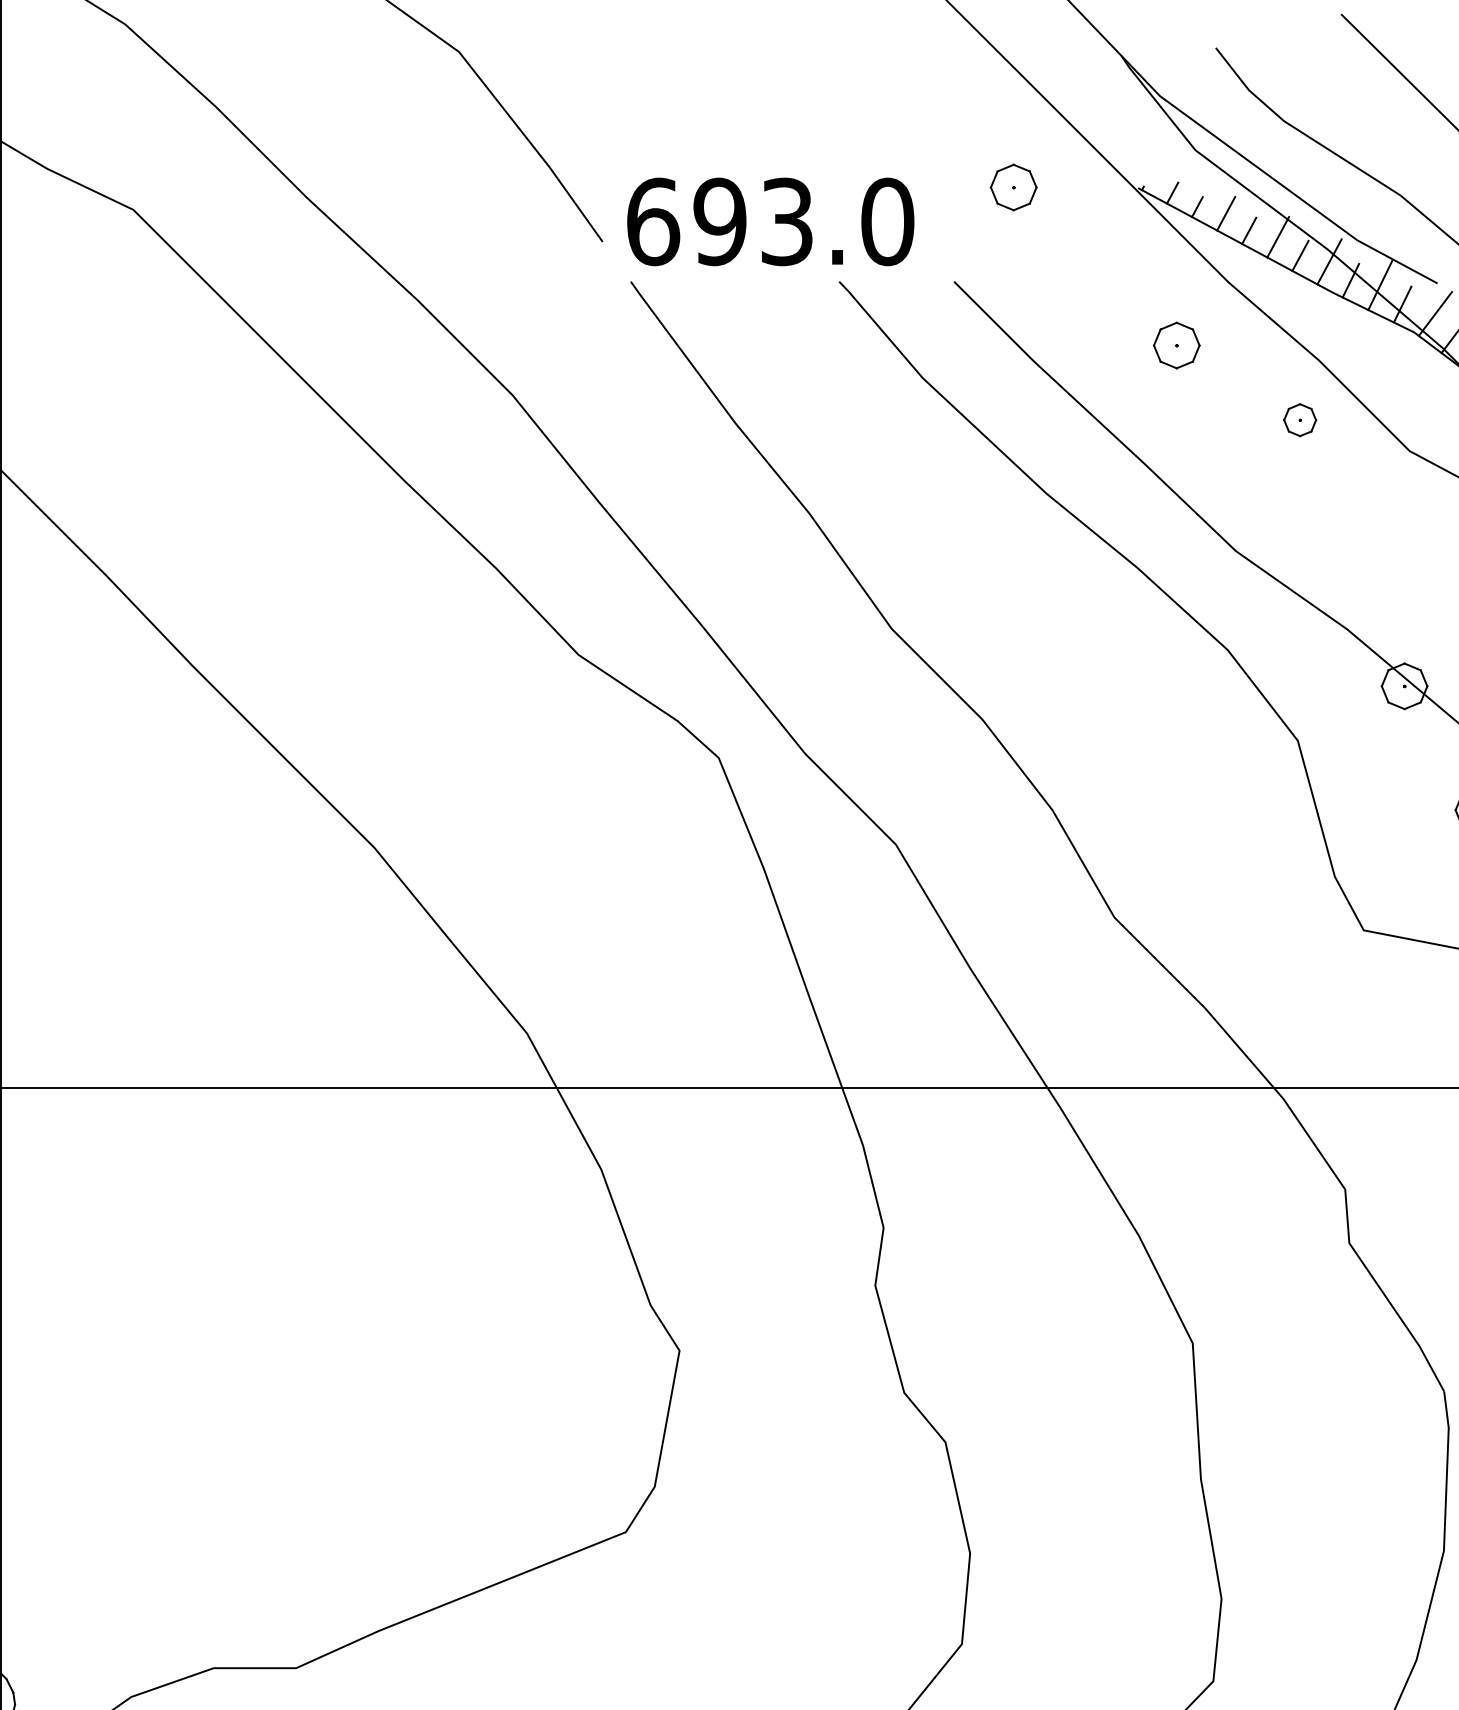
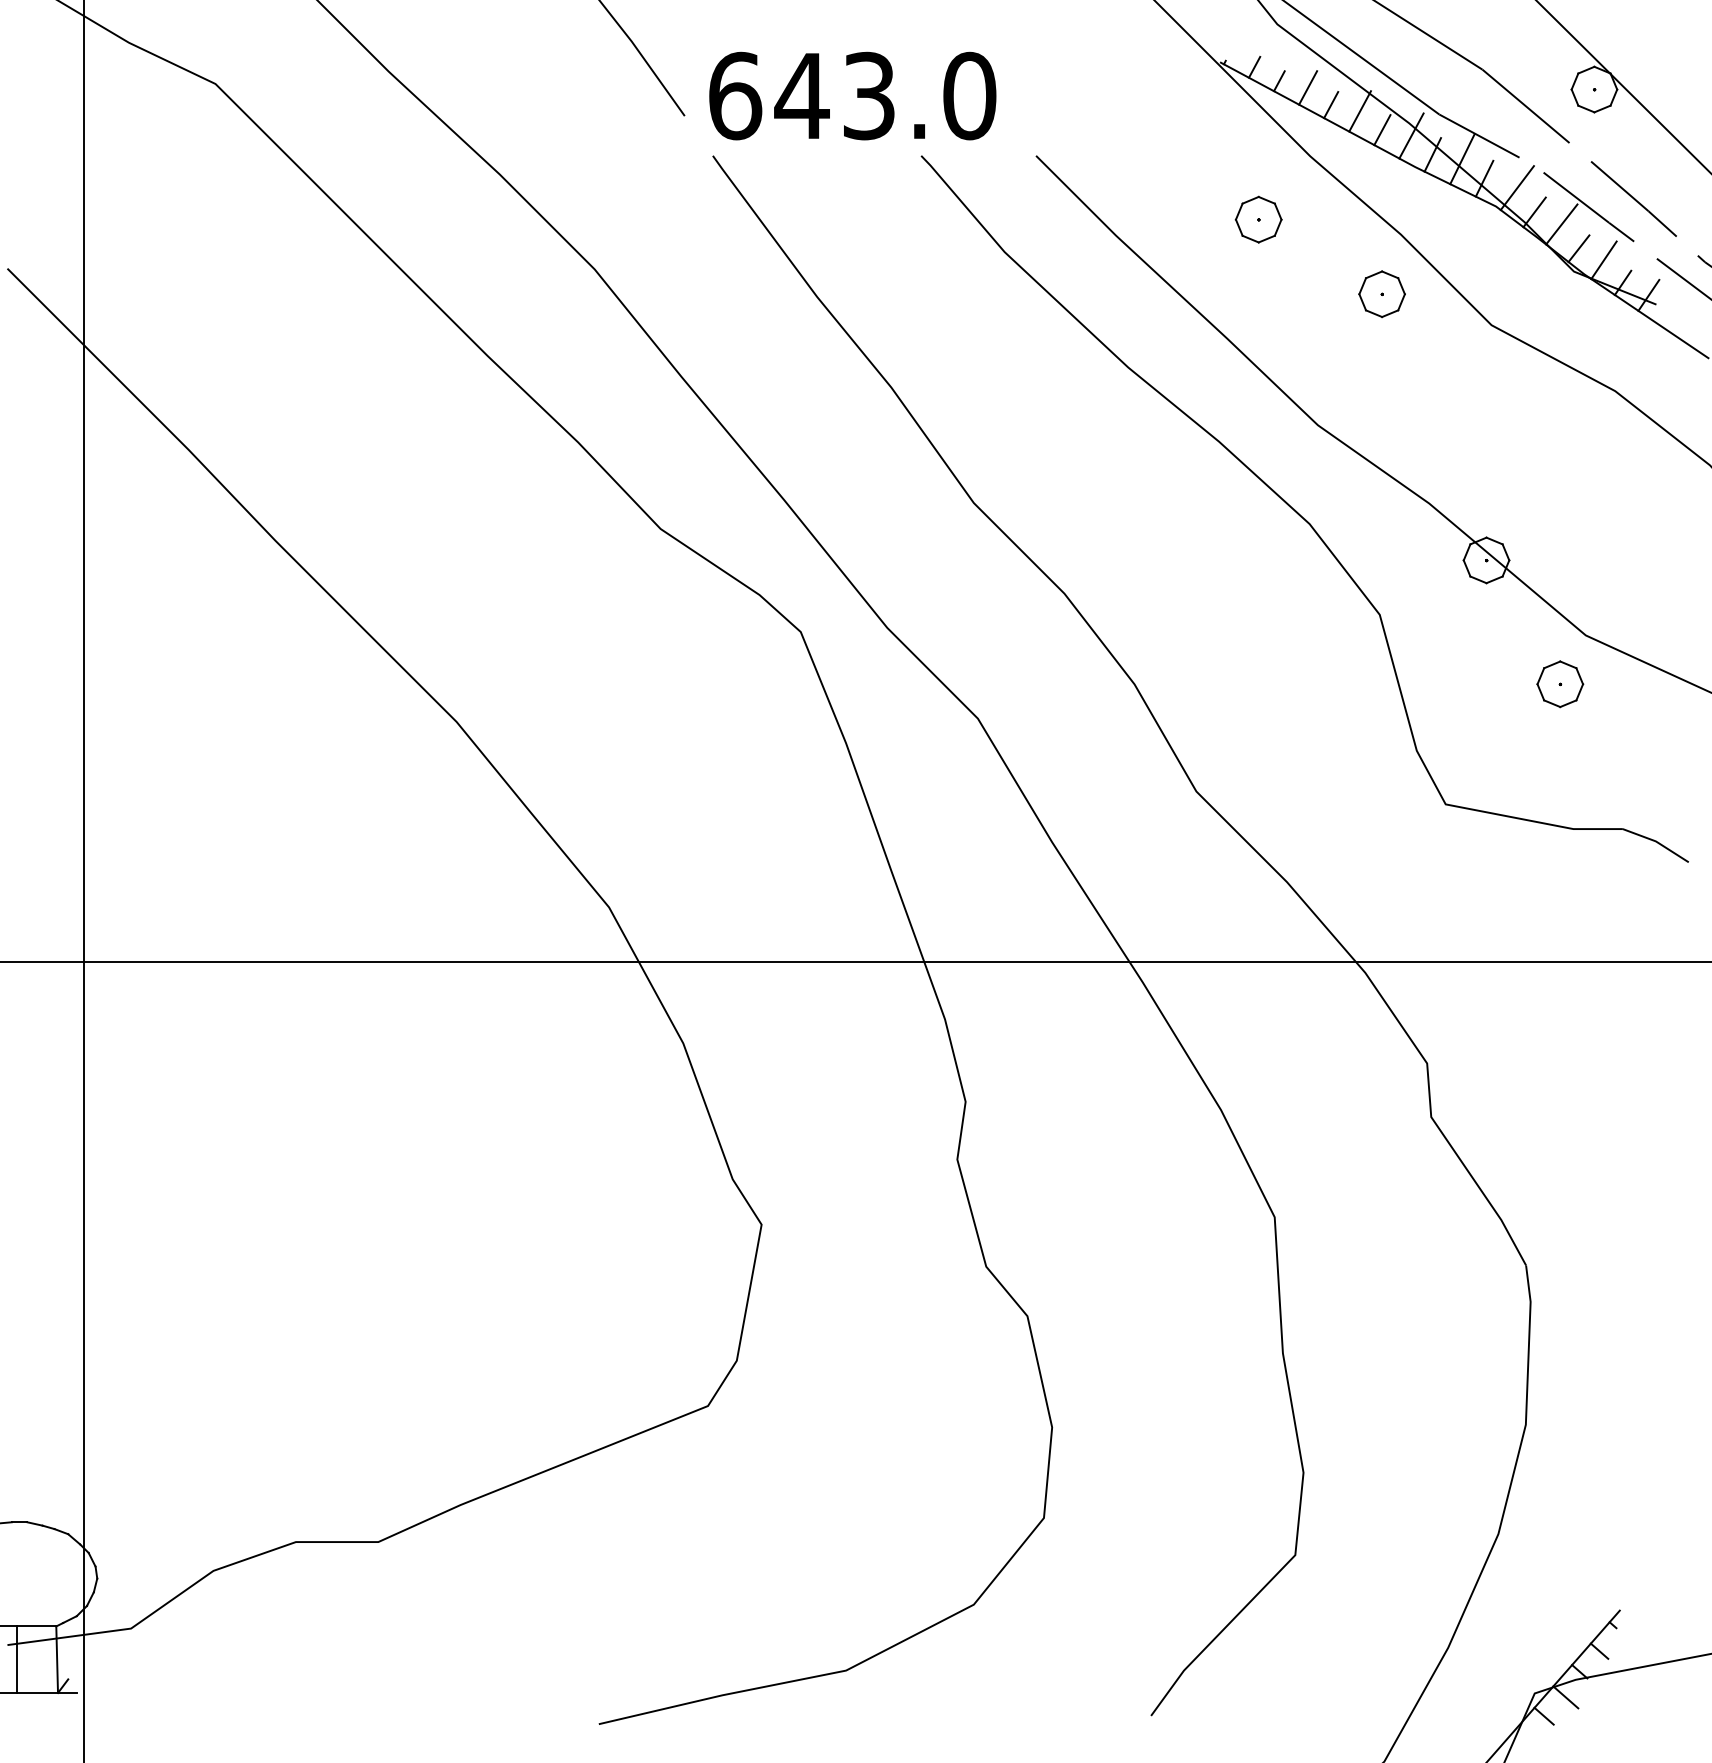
part: (1013, 187) -> (1095, 61), removed
text: (719, 221) -> (801, 95), 693.0 -> 643.0
part: (1299, 420) -> (1381, 294), size x1.43

